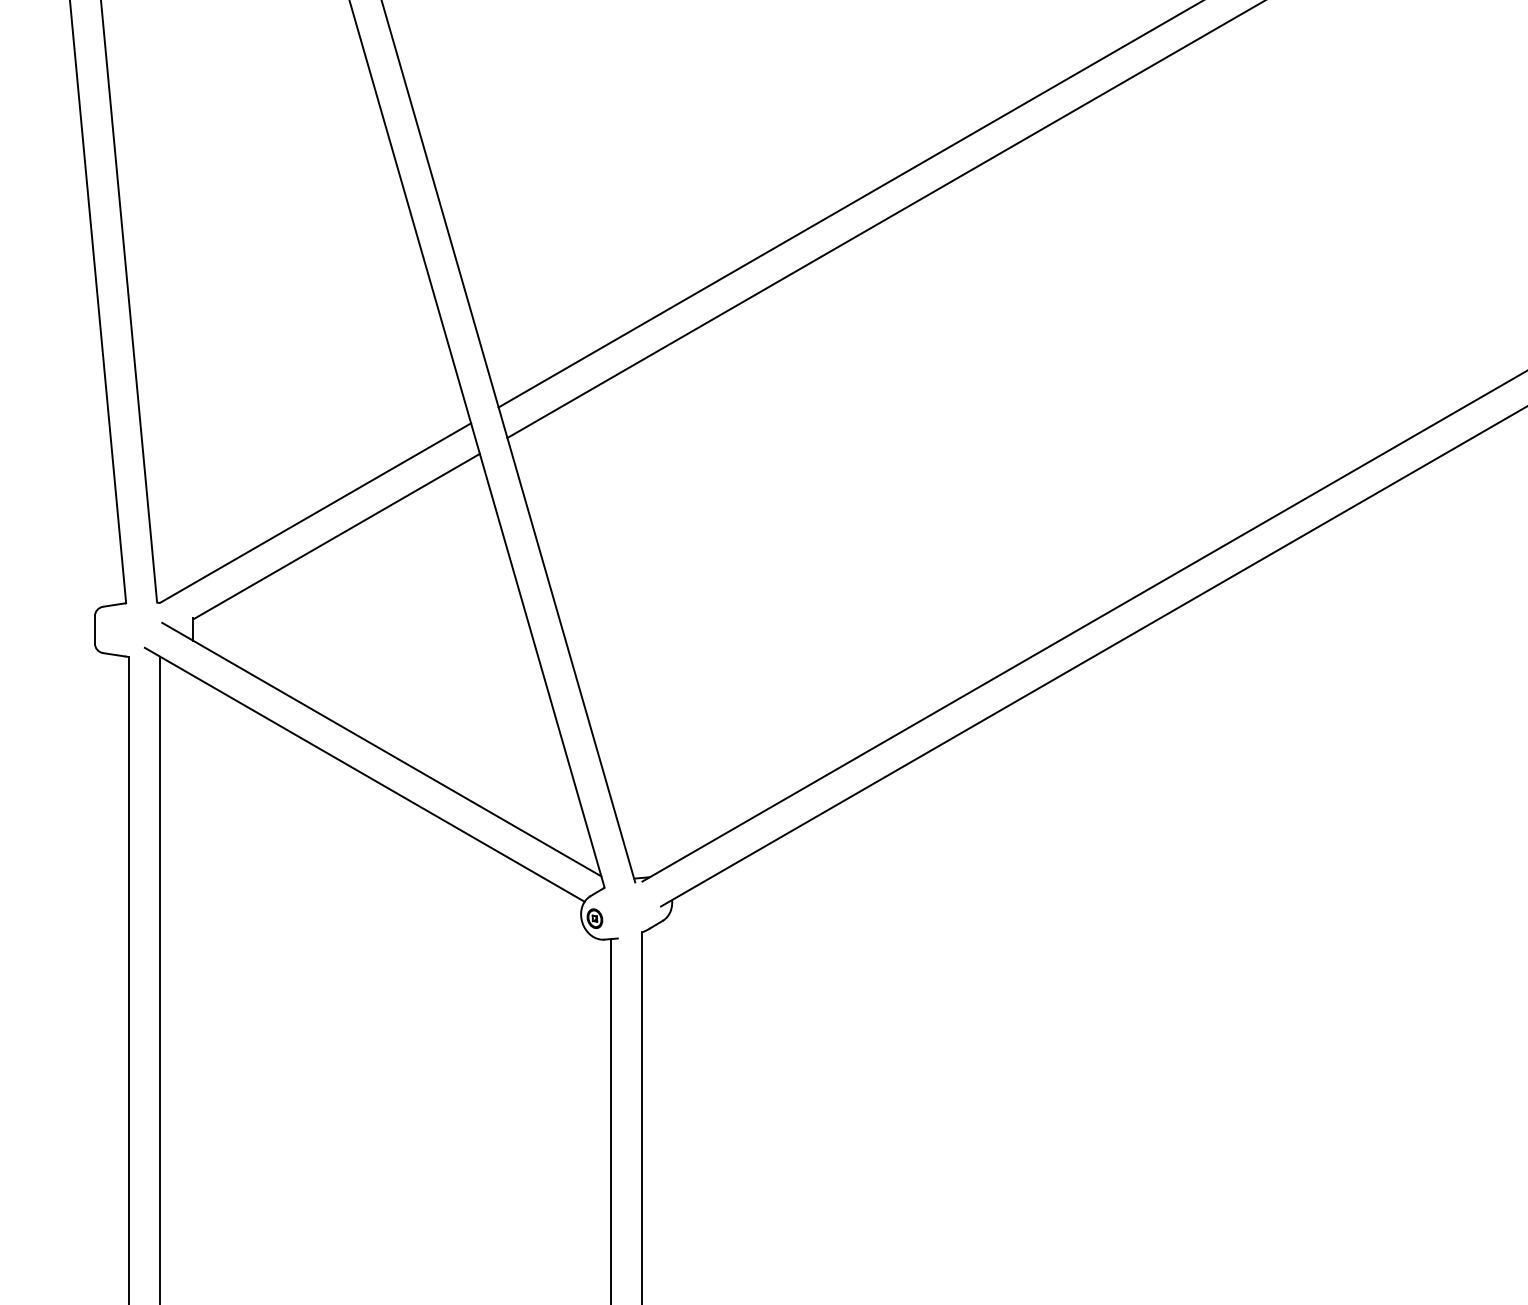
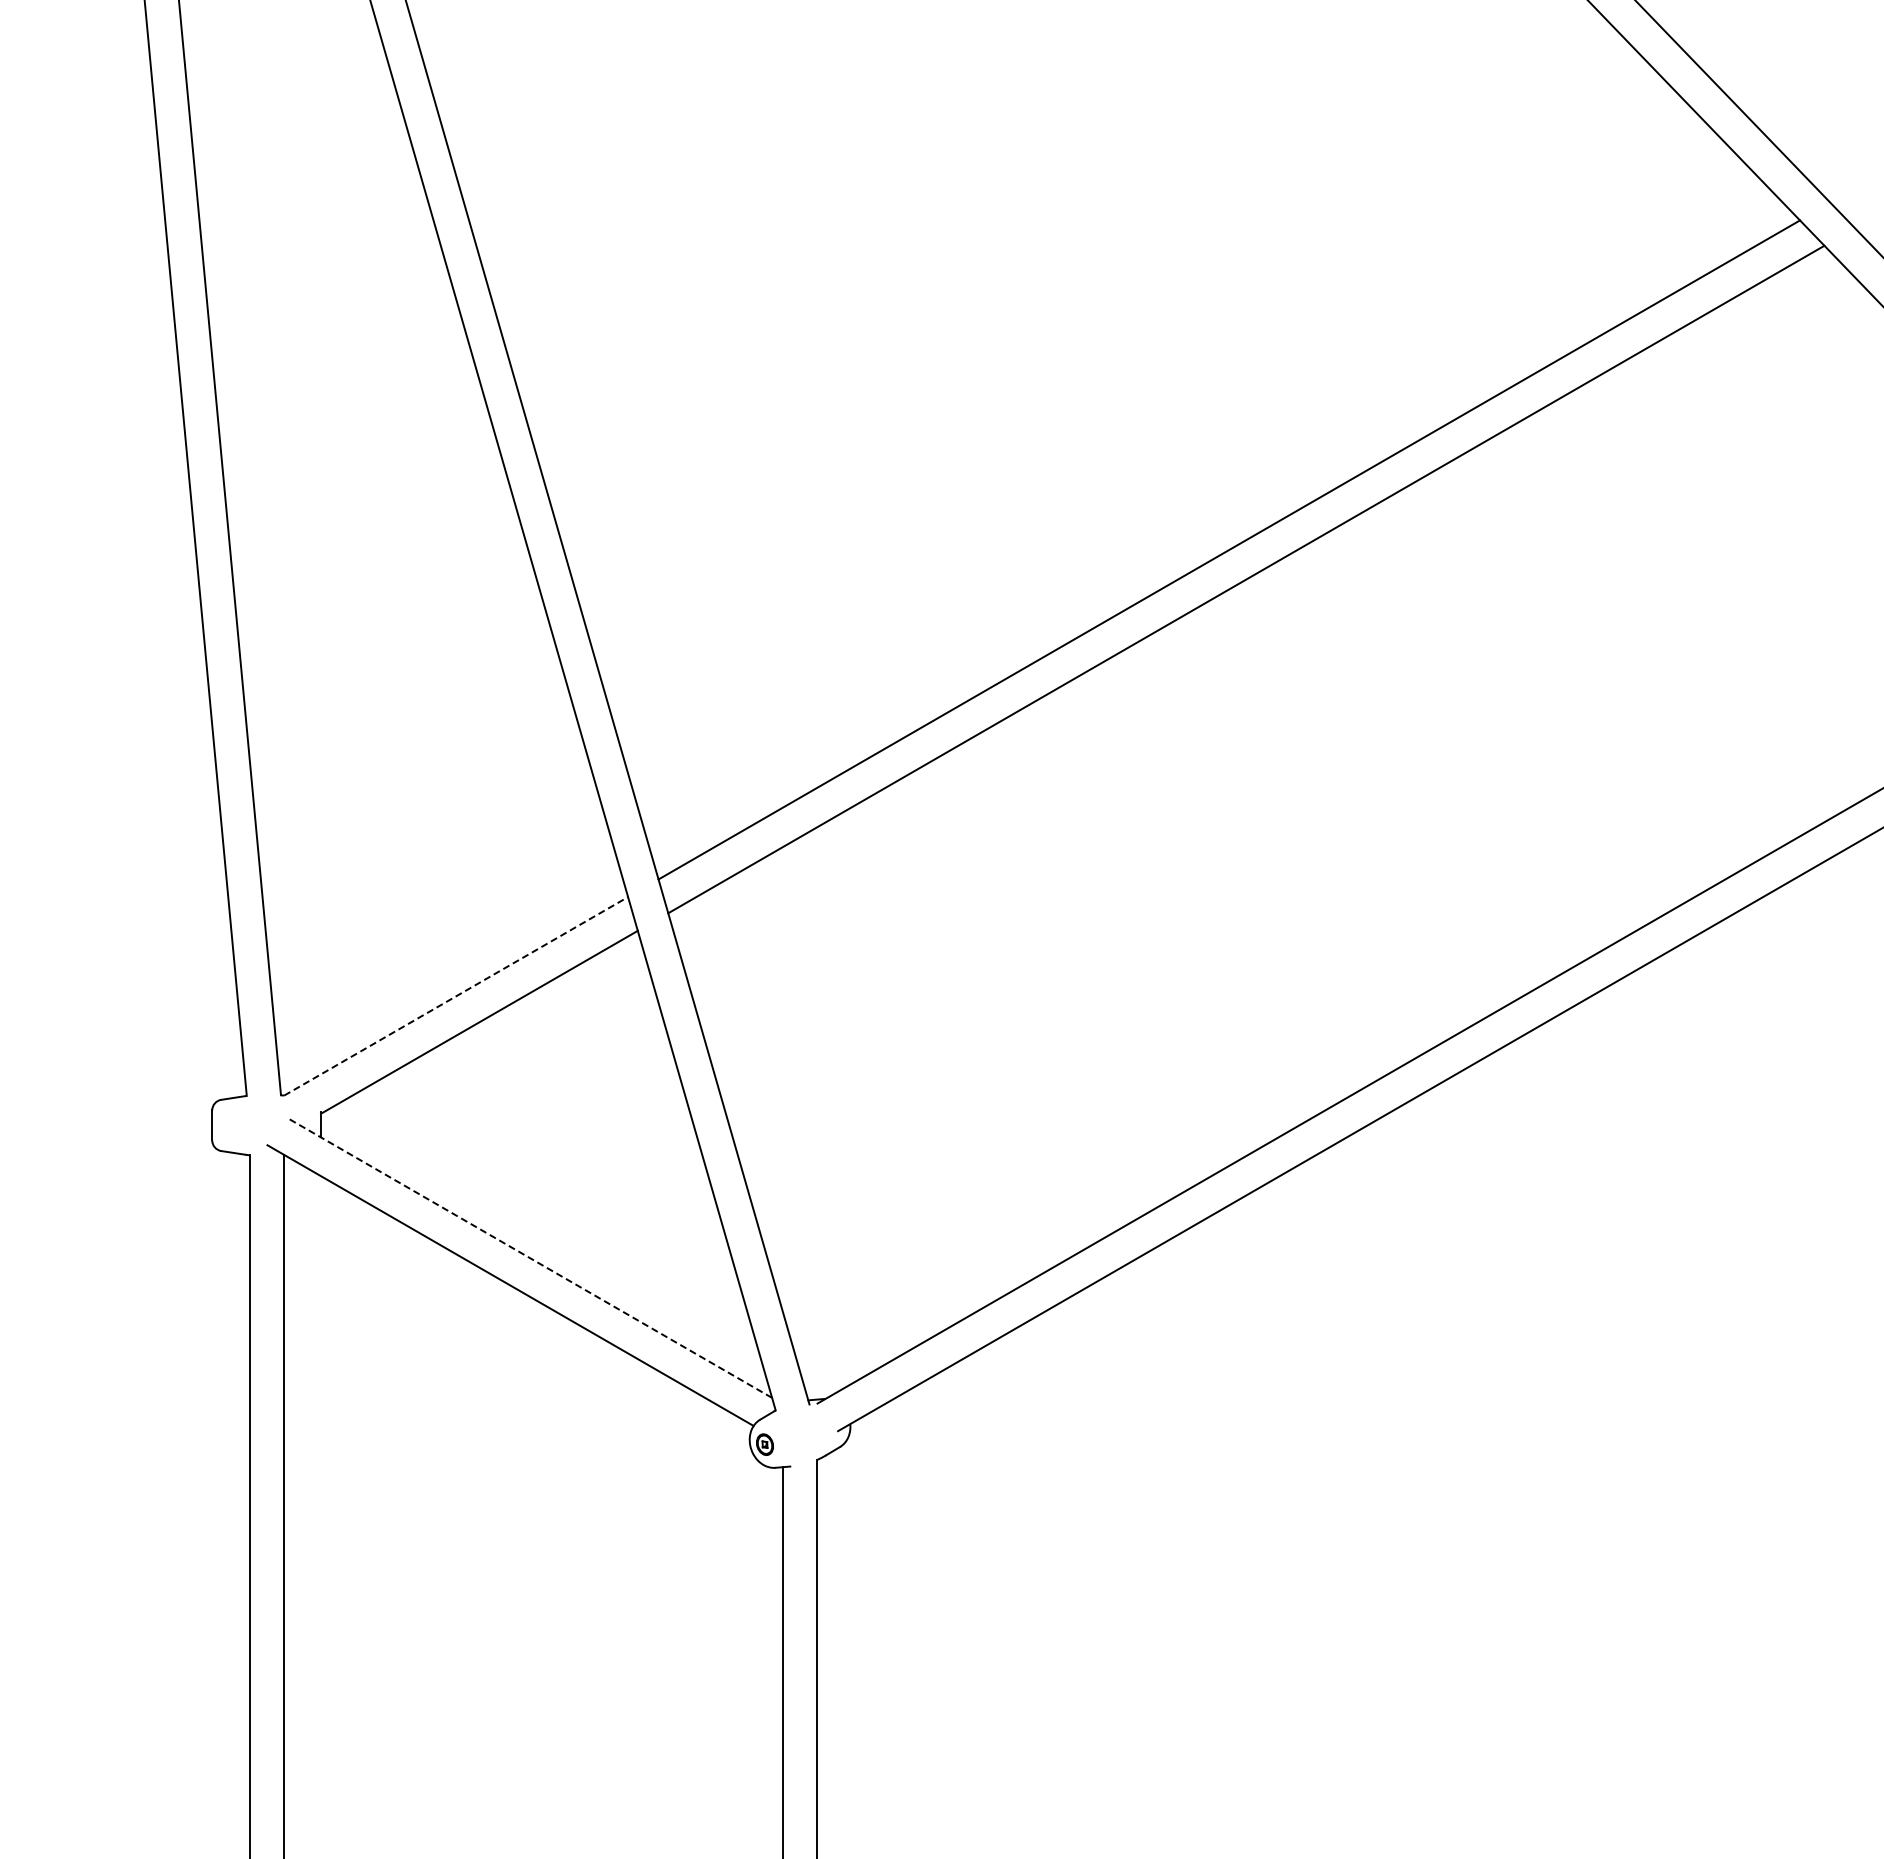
line: (315, 513) -> (456, 996), solid -> dashed
line: (381, 749) -> (528, 1257), solid -> dashed

